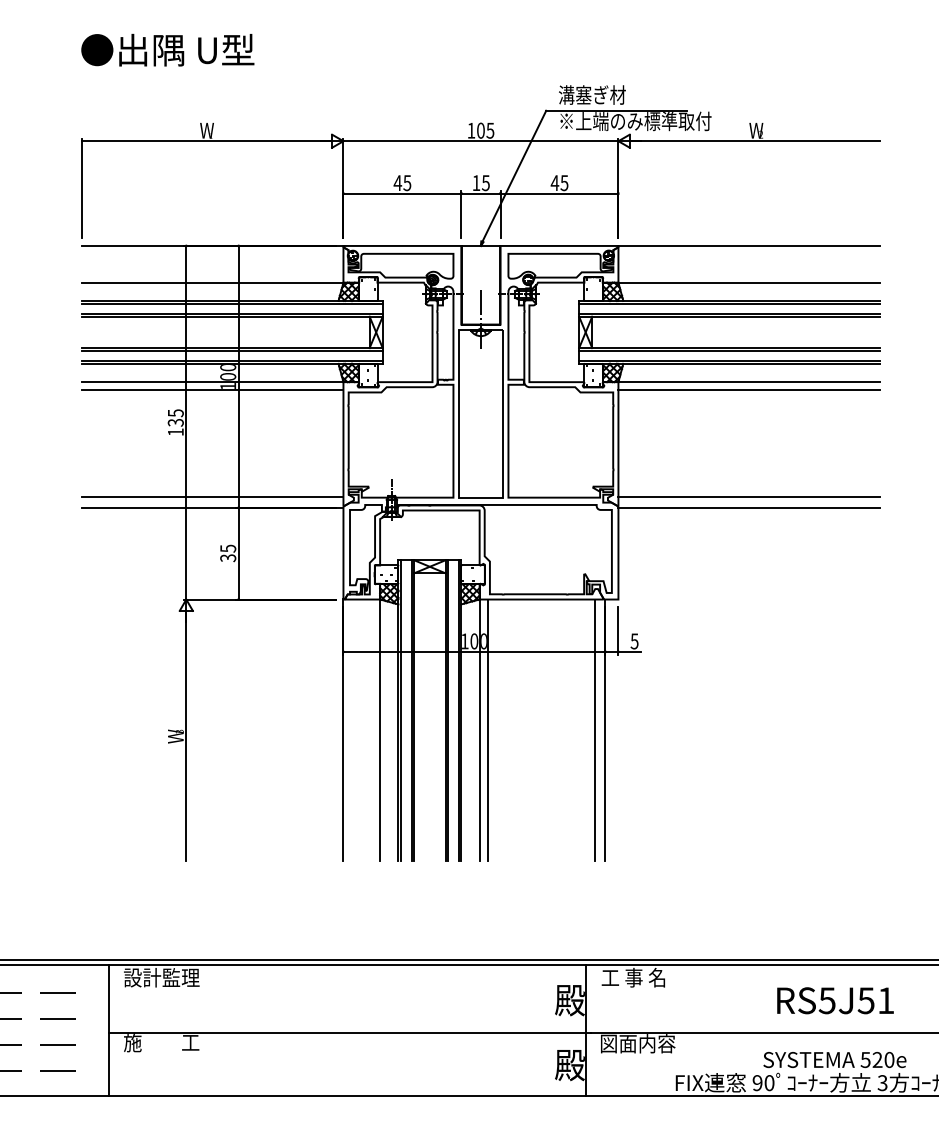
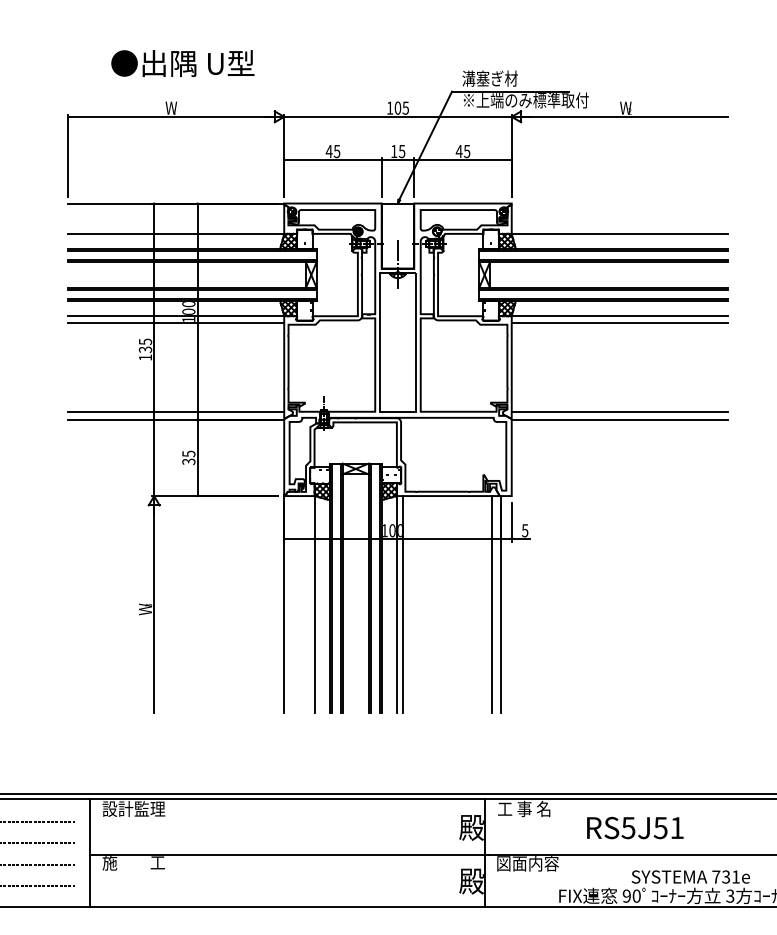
text: (167, 50) -> (182, 63), moved
line: (748, 245) -> (619, 203), removed
text: (835, 1000) -> (635, 827), moved
text: (878, 1059) -> (726, 876), 520e -> 731e

